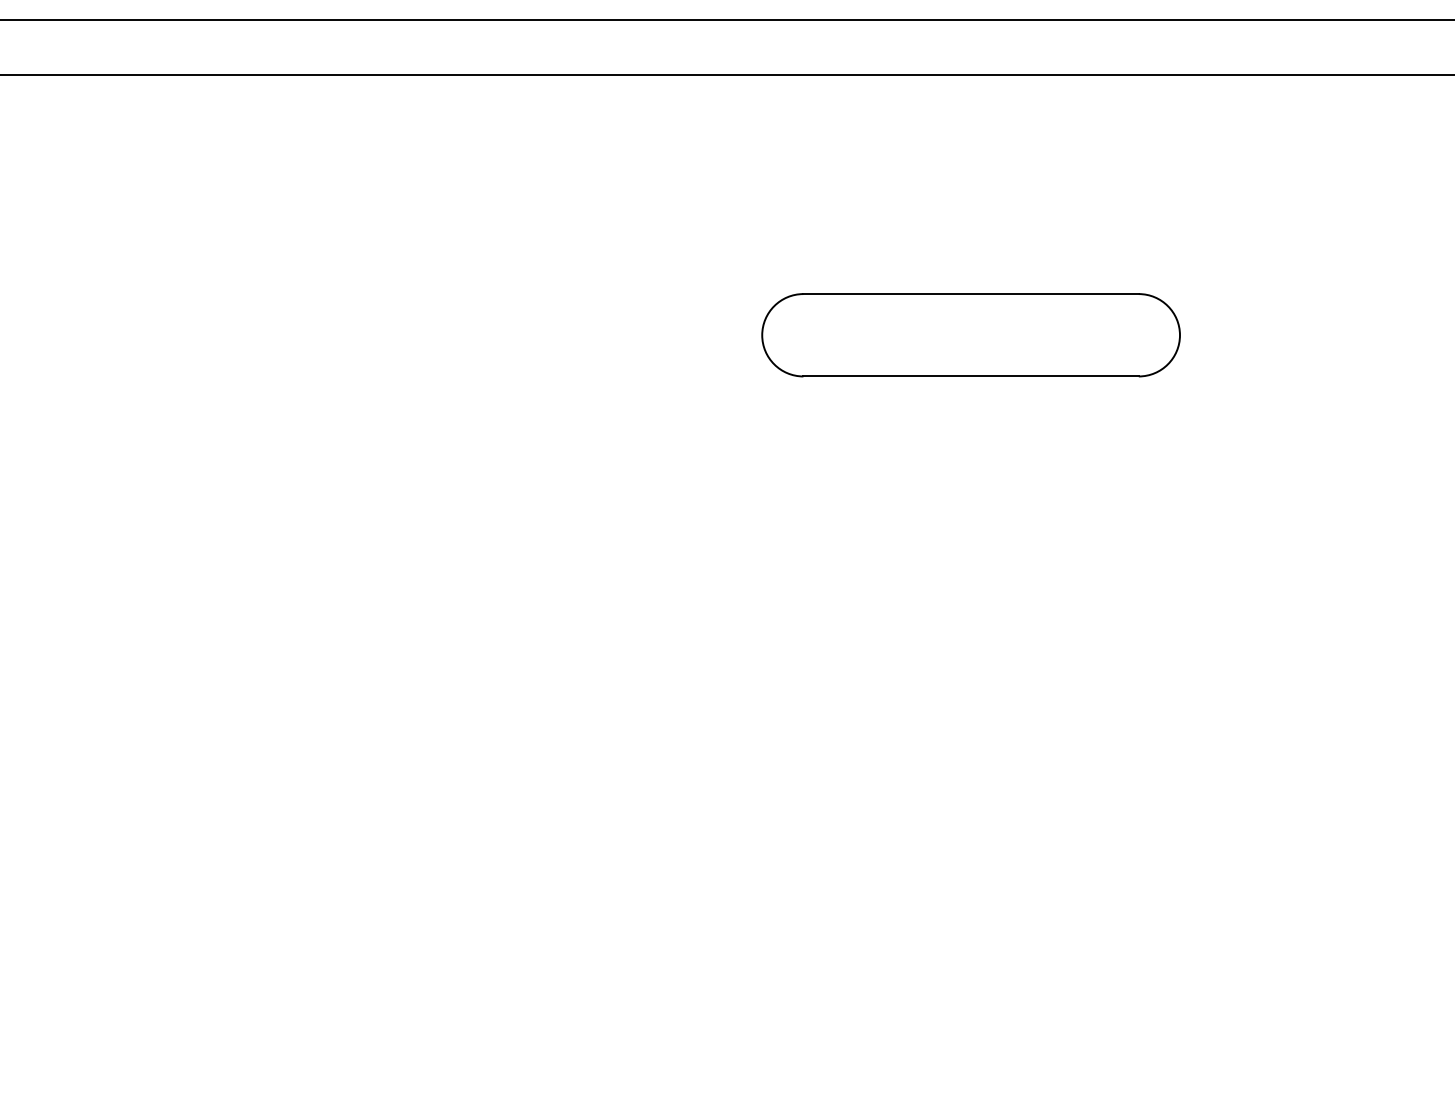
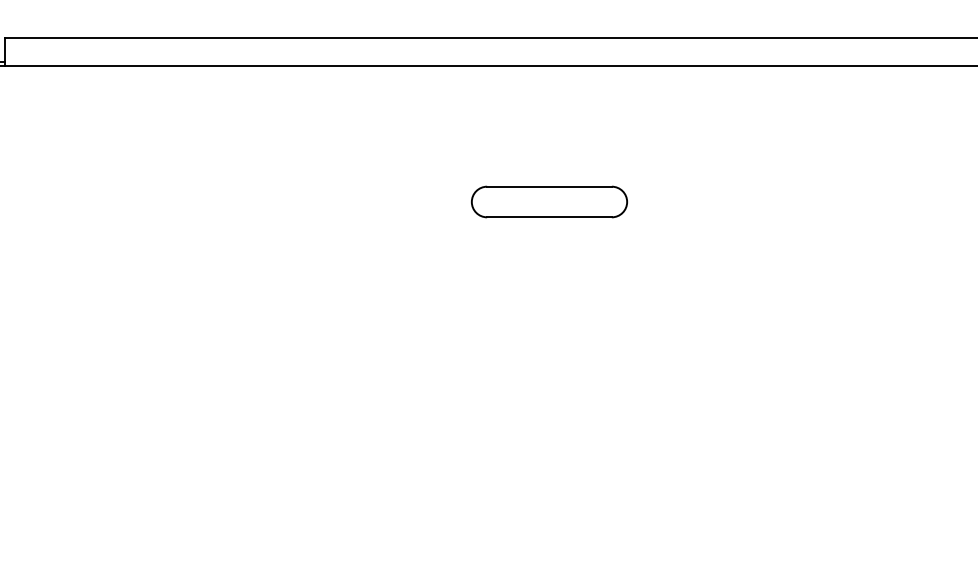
part: (971, 334) -> (549, 201), size x0.71

